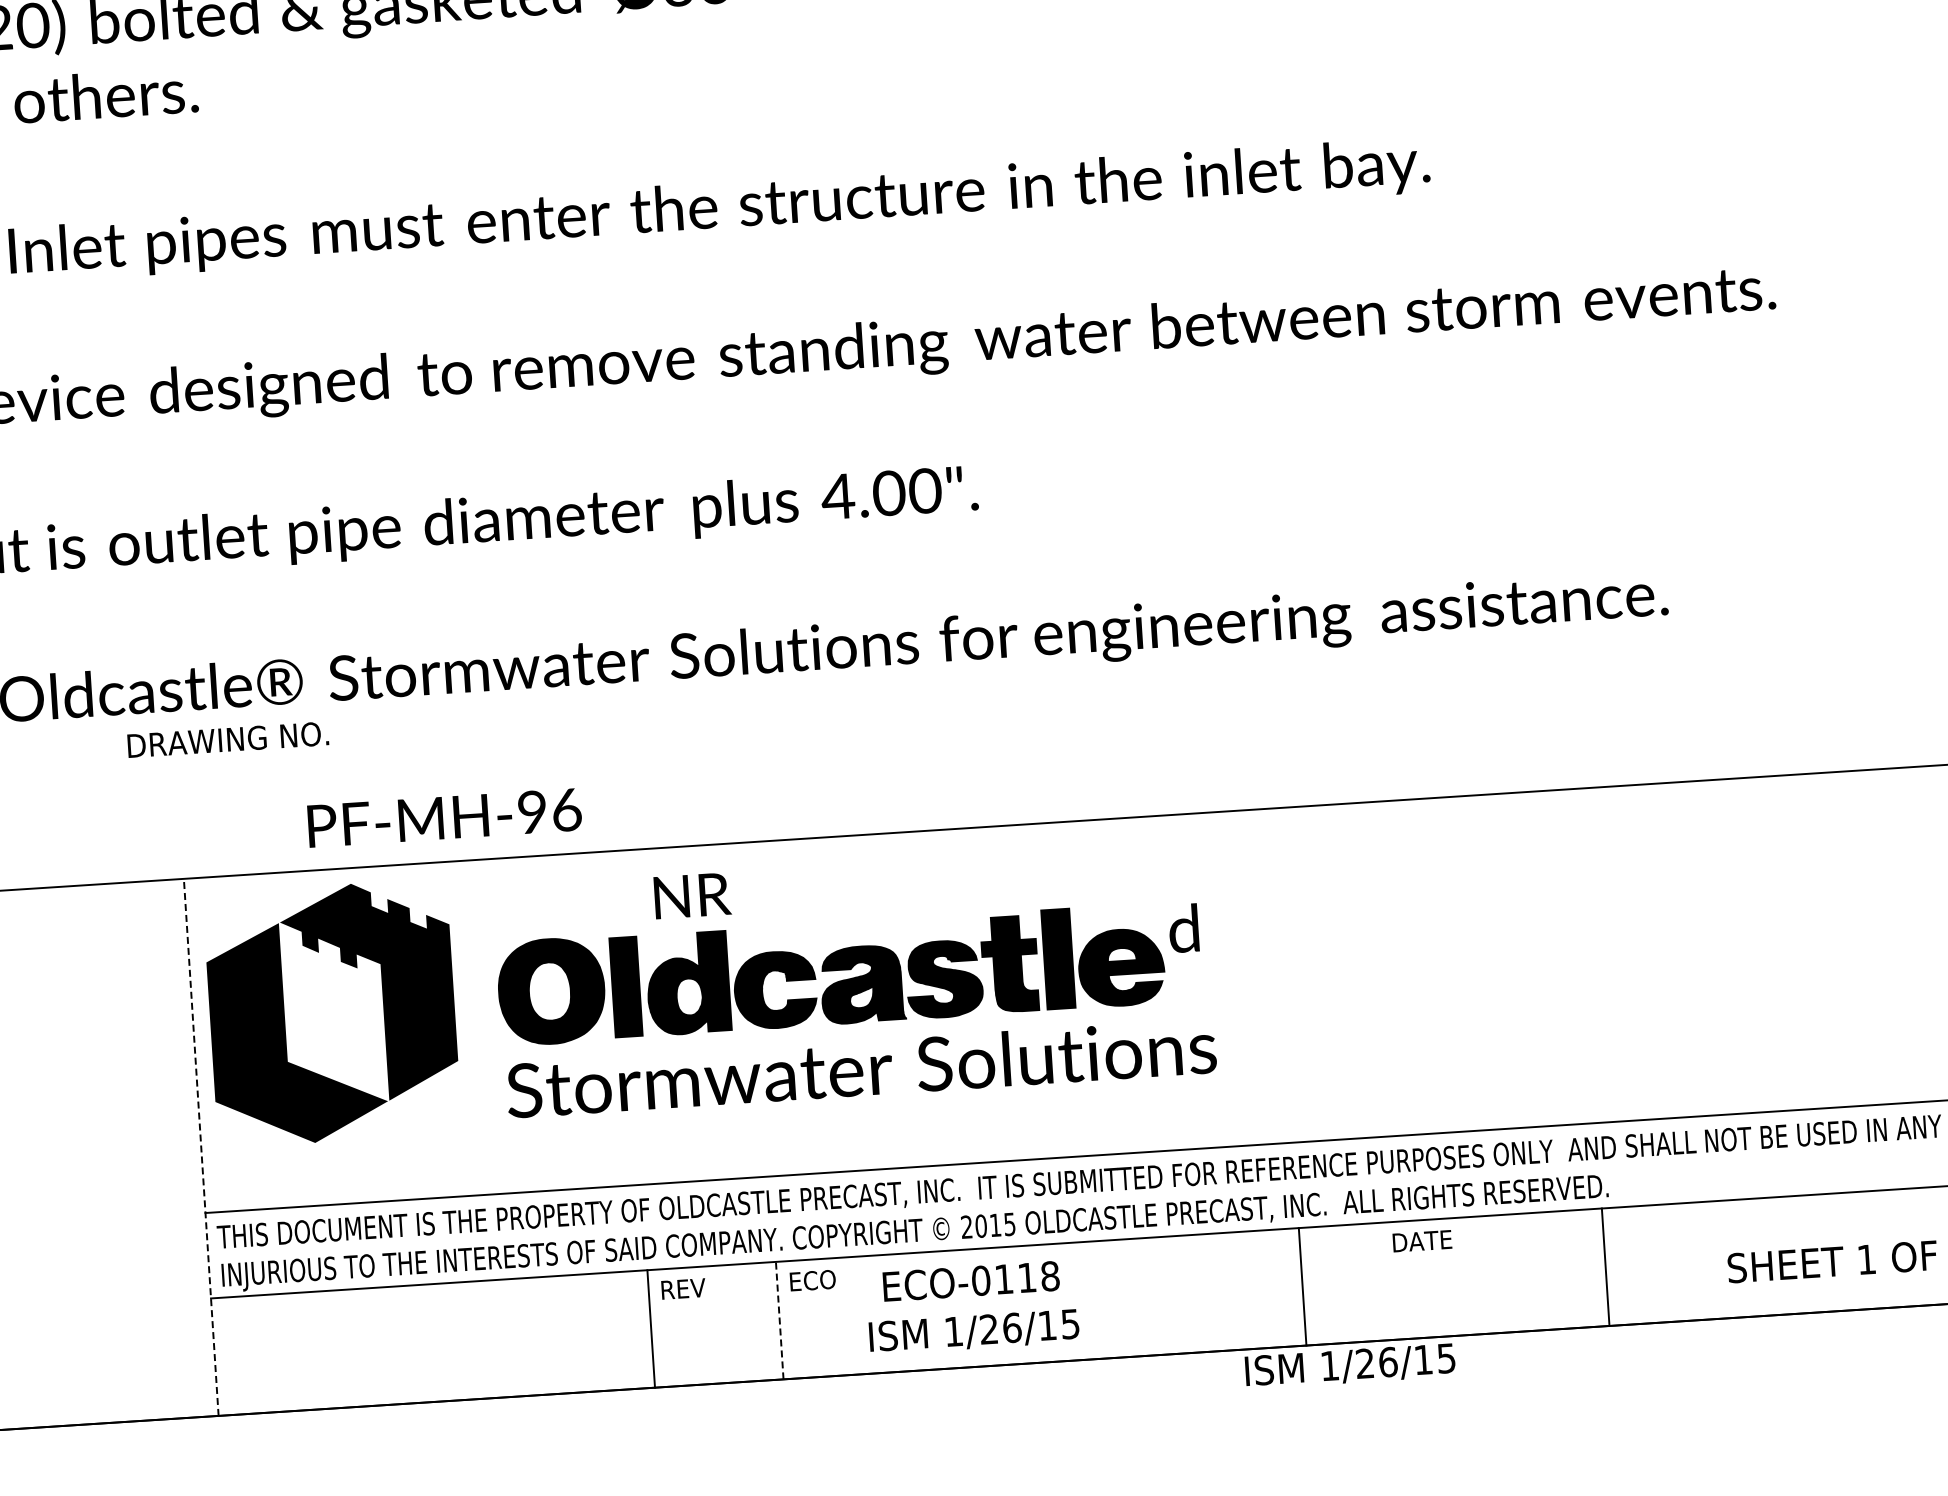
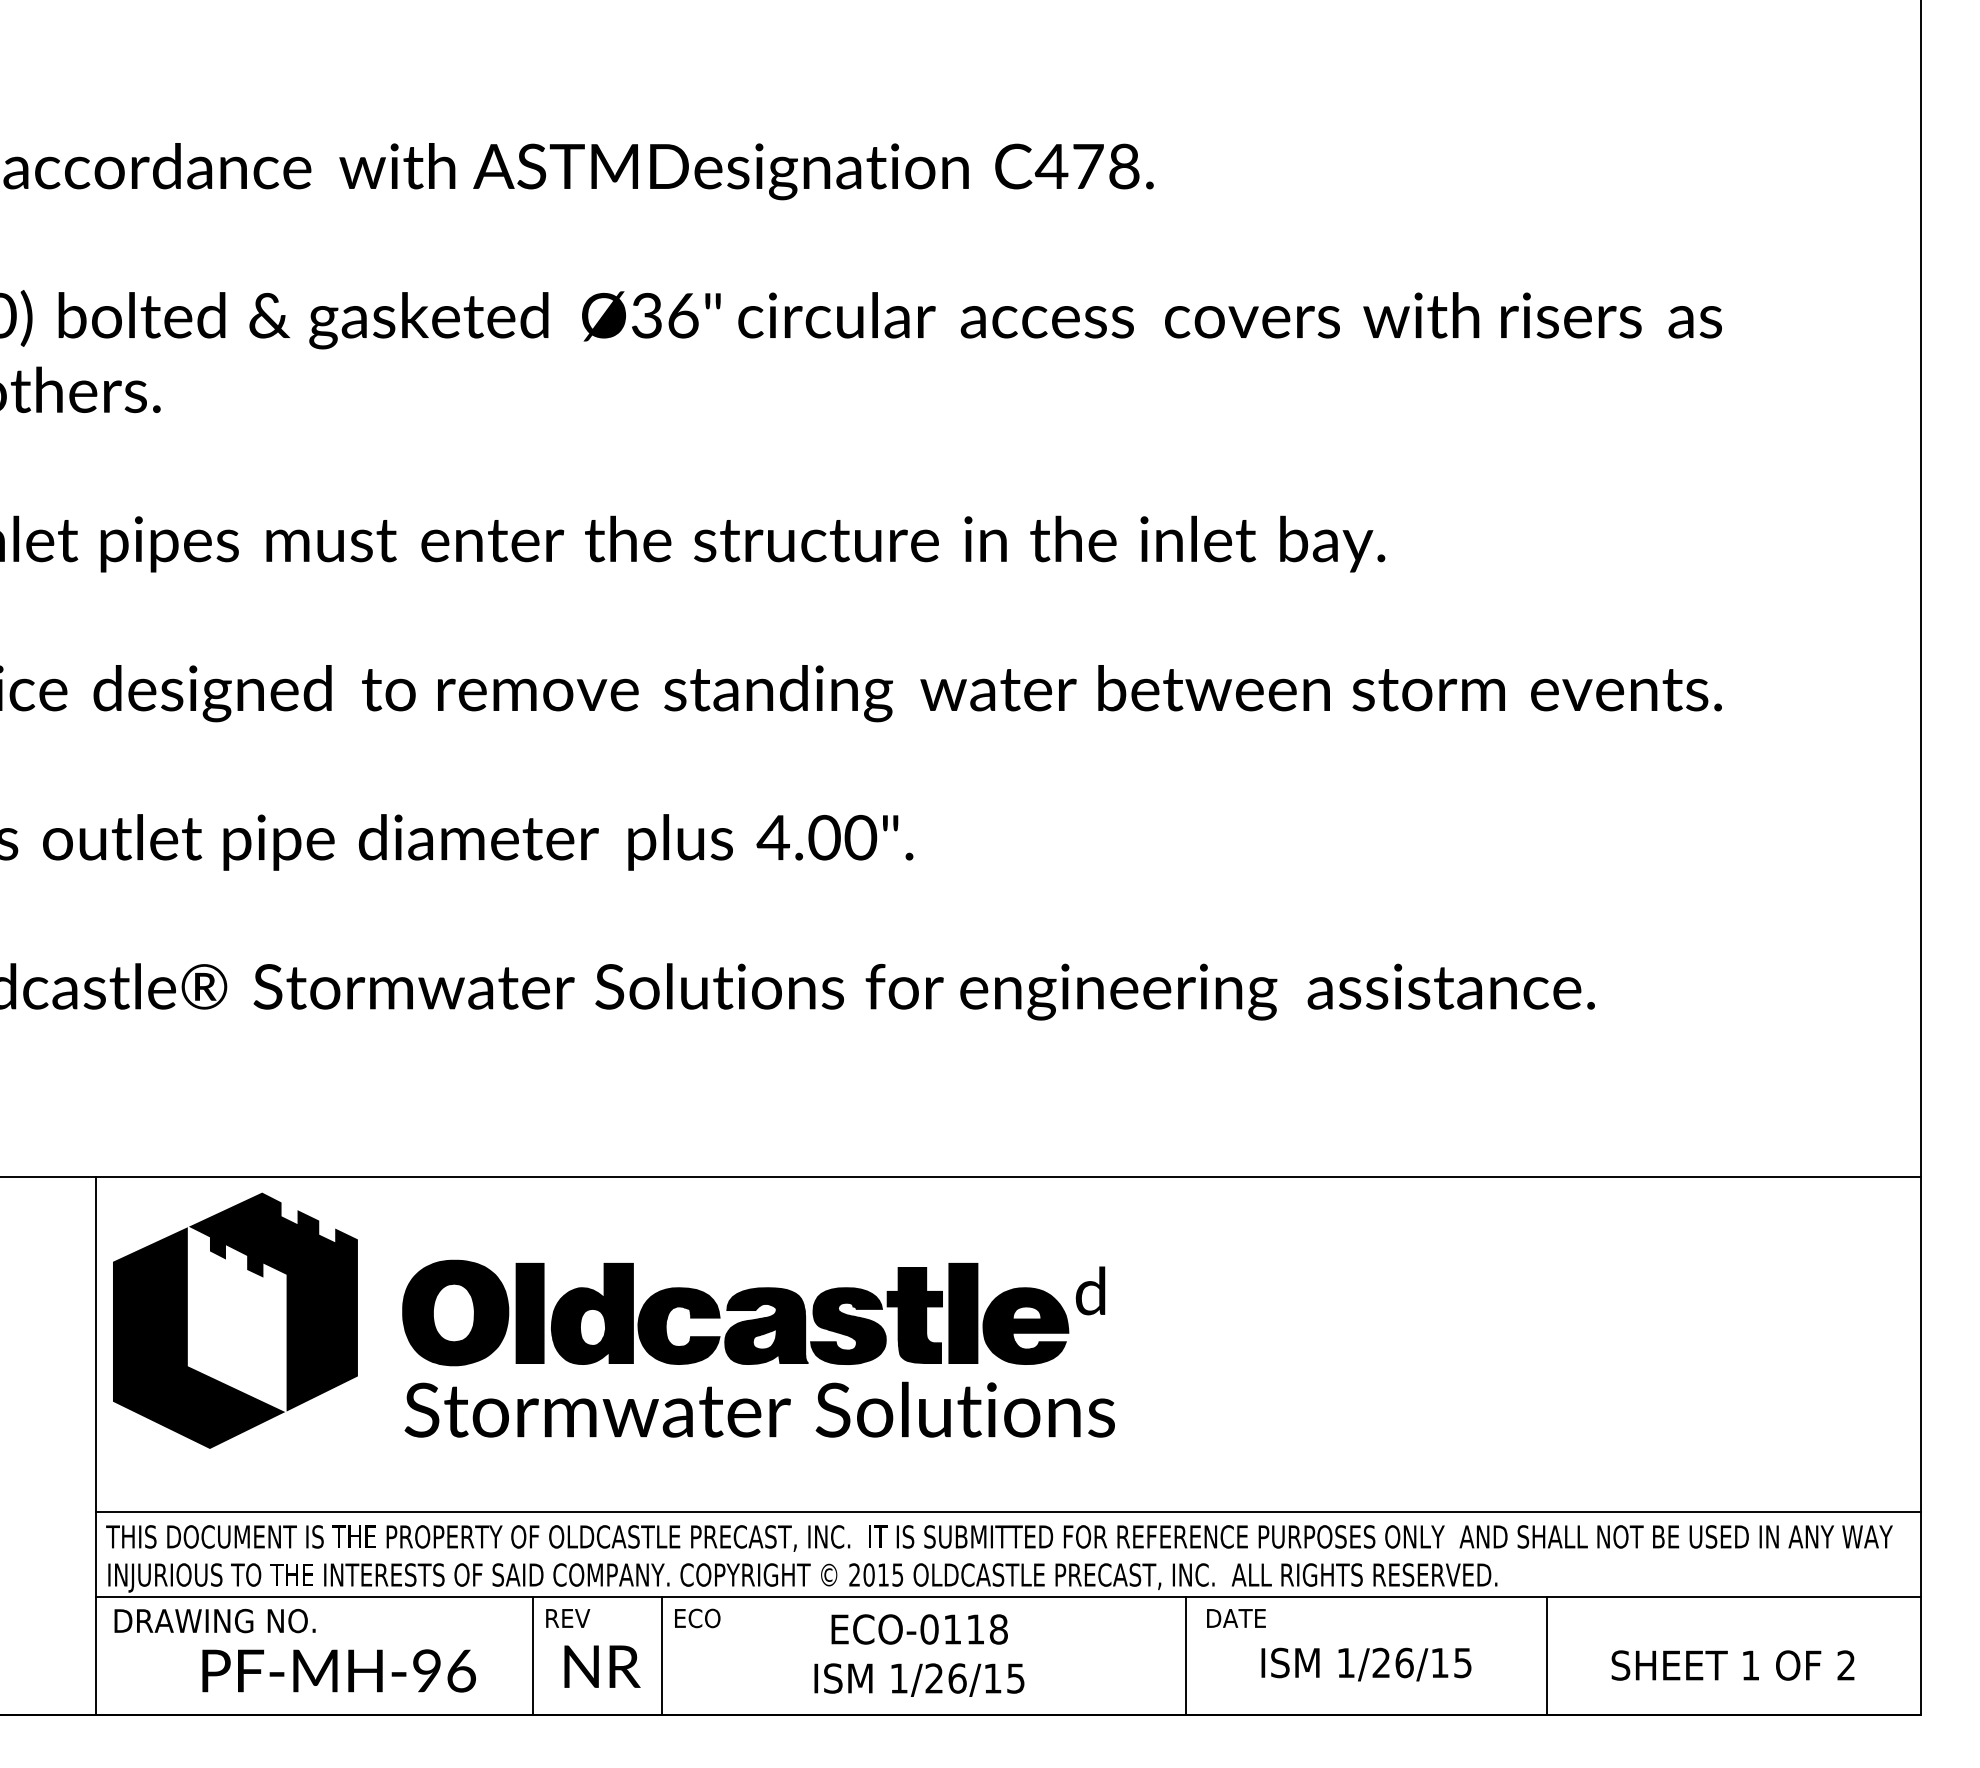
text: (227, 739) -> (214, 1620), moved
text: (444, 817) -> (338, 1670), moved
text: (692, 895) -> (602, 1666), moved
line: (200, 1146) -> (95, 1445), dashed -> solid
text: (1422, 1241) -> (1236, 1618), moved
line: (1605, 1267) -> (1546, 1656), moved
text: (972, 1307) -> (919, 1655), moved
line: (779, 1320) -> (661, 1656), dashed -> solid
text: (1350, 1366) -> (1366, 1664), moved

